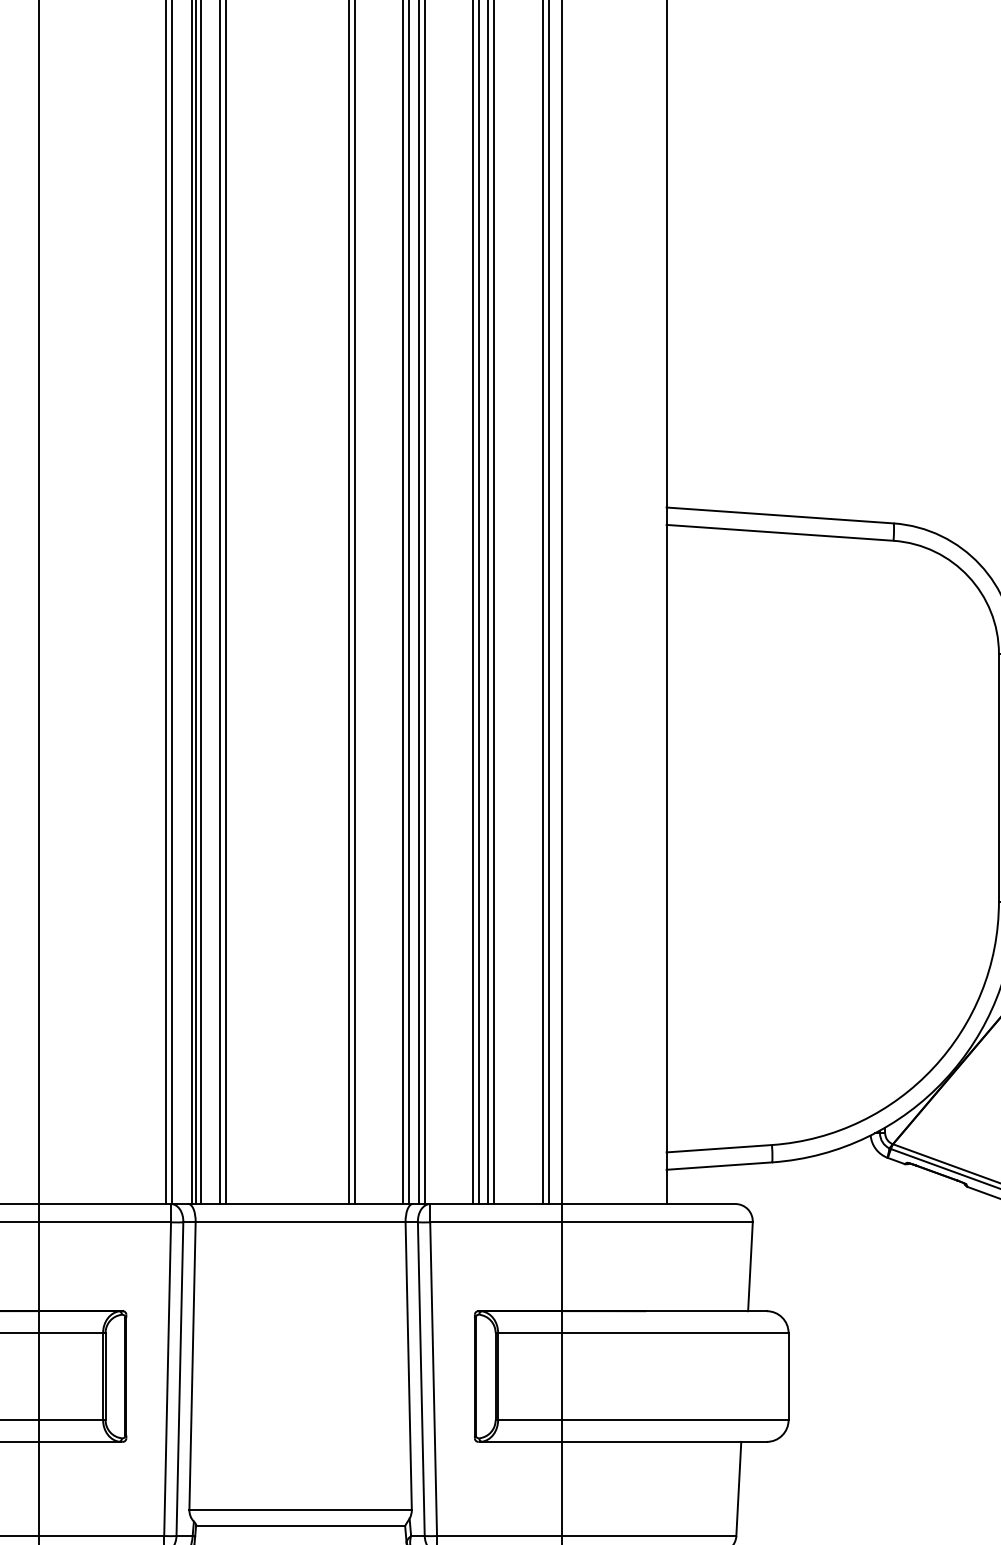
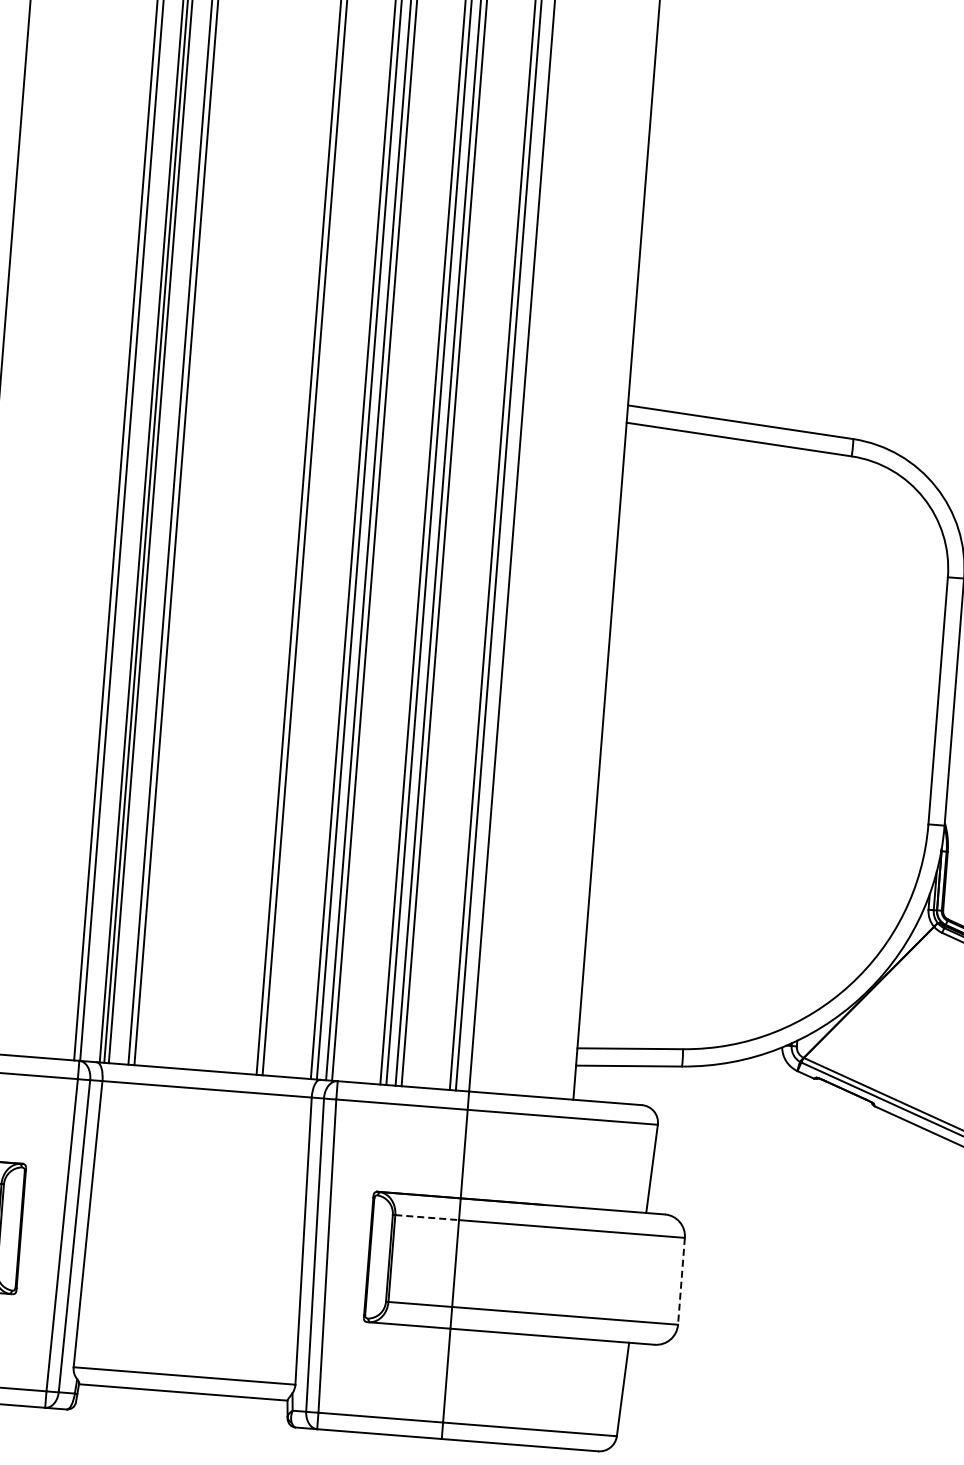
line: (530, 1332) -> (427, 1217), solid -> dashed
line: (788, 1376) -> (681, 1281), solid -> dashed

